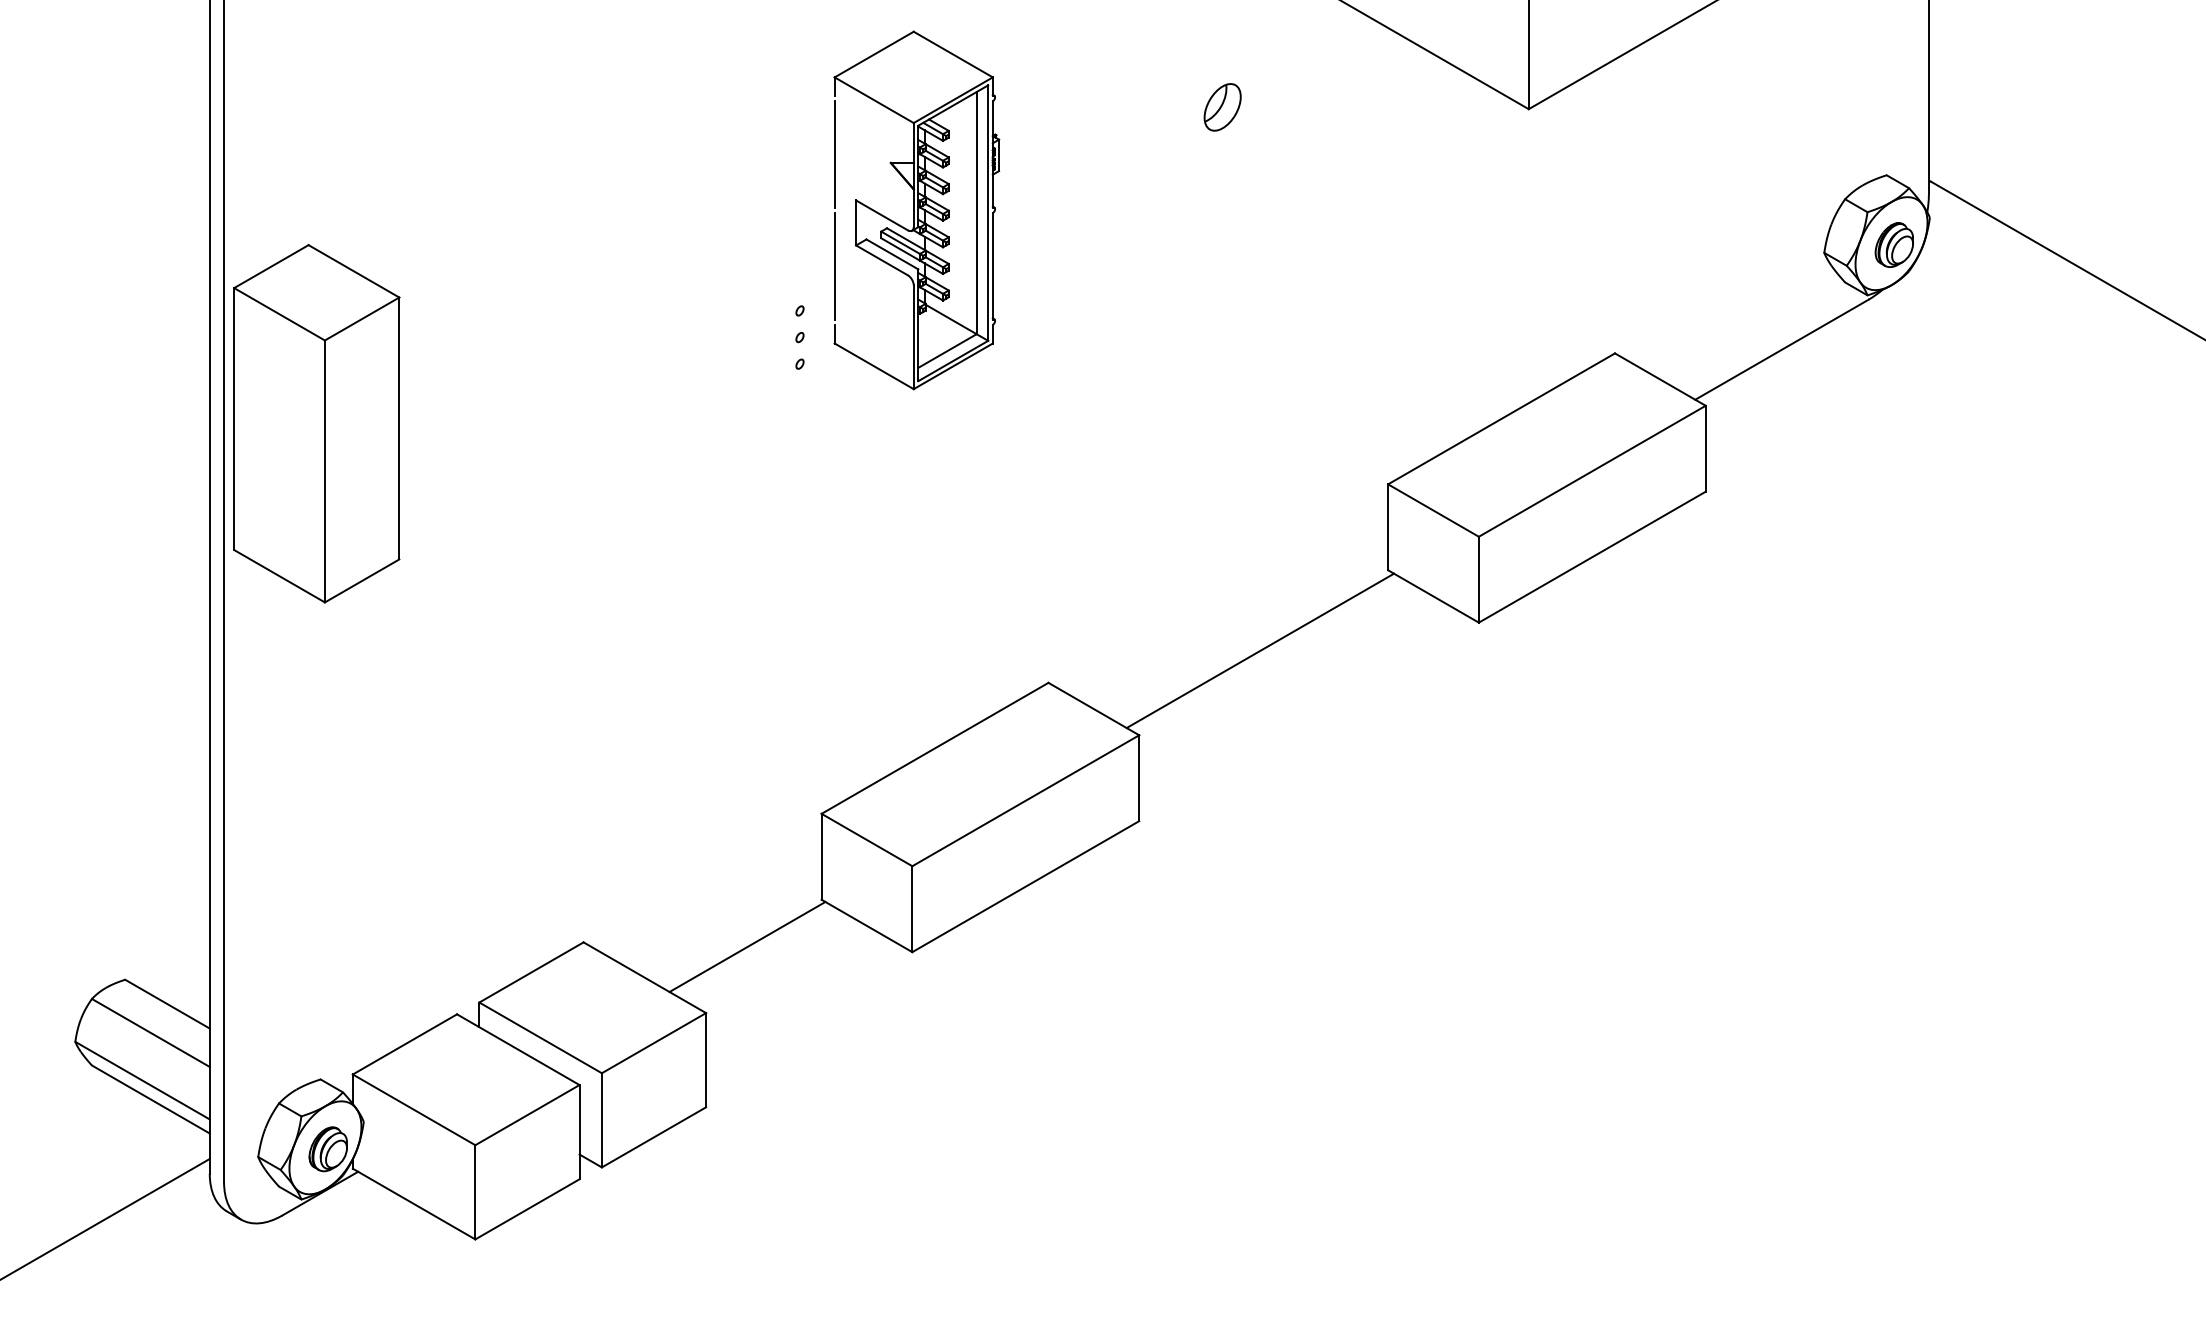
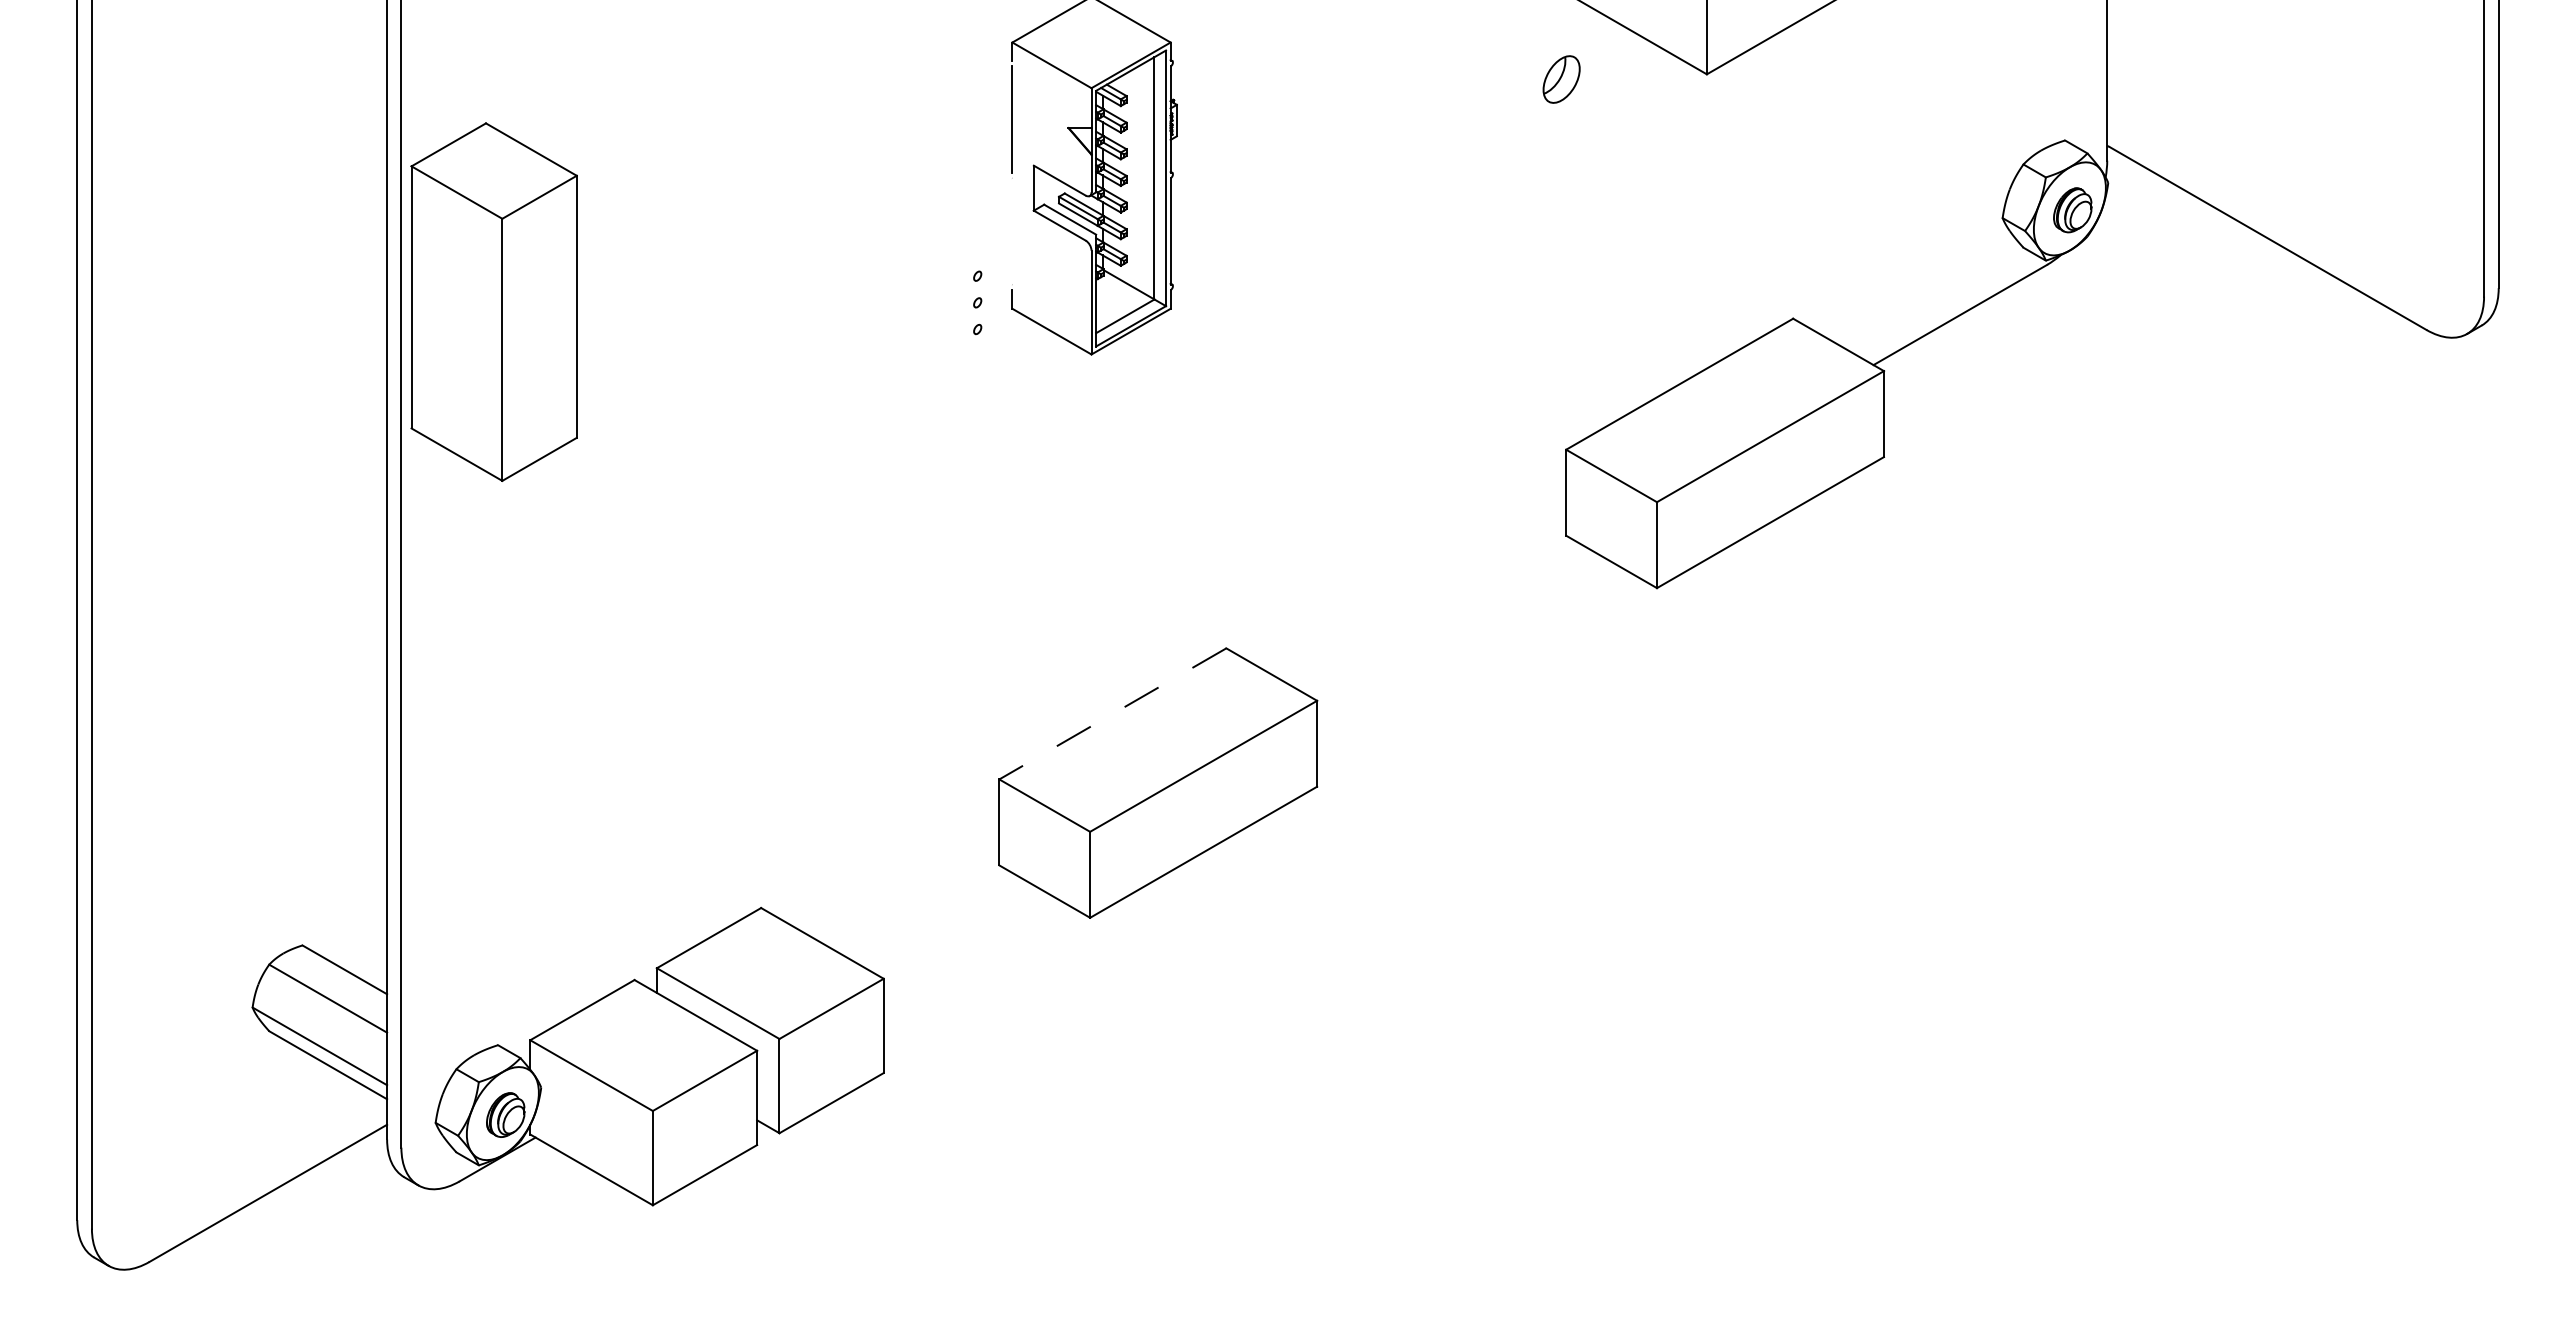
part: (1222, 107) -> (1561, 79), moved
line: (834, 266) -> (1012, 231), removed
part: (316, 423) -> (493, 301), moved
line: (1260, 651) -> (1438, 616), removed
line: (934, 748) -> (1112, 714), solid -> dashed
line: (747, 946) -> (925, 912), removed

